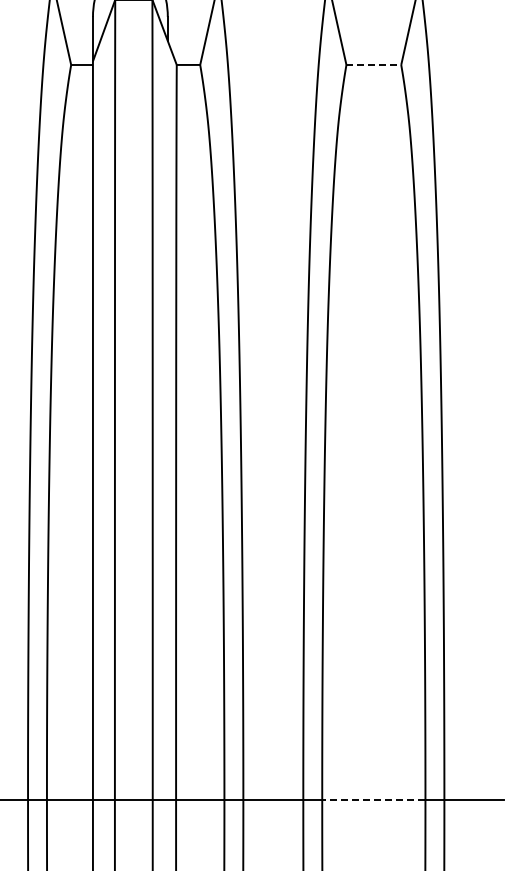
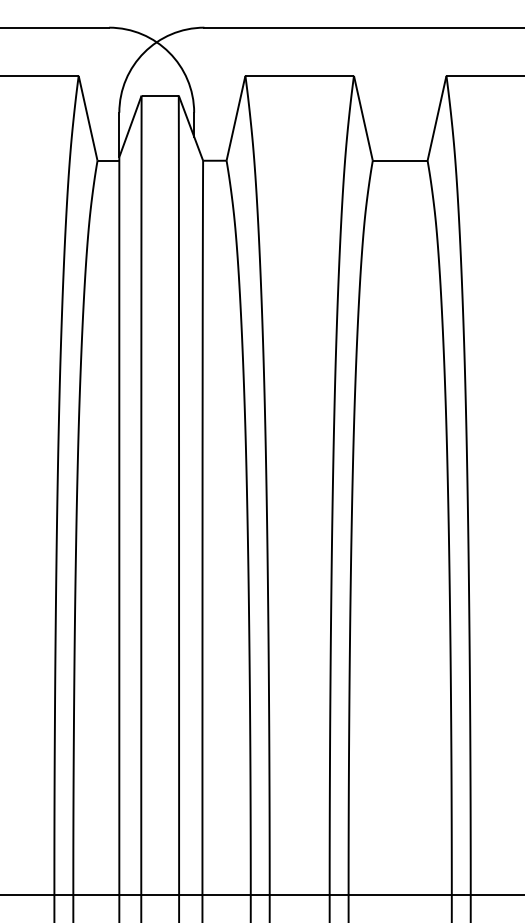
line: (374, 64) -> (400, 160), dashed -> solid
line: (374, 799) -> (400, 895), dashed -> solid

